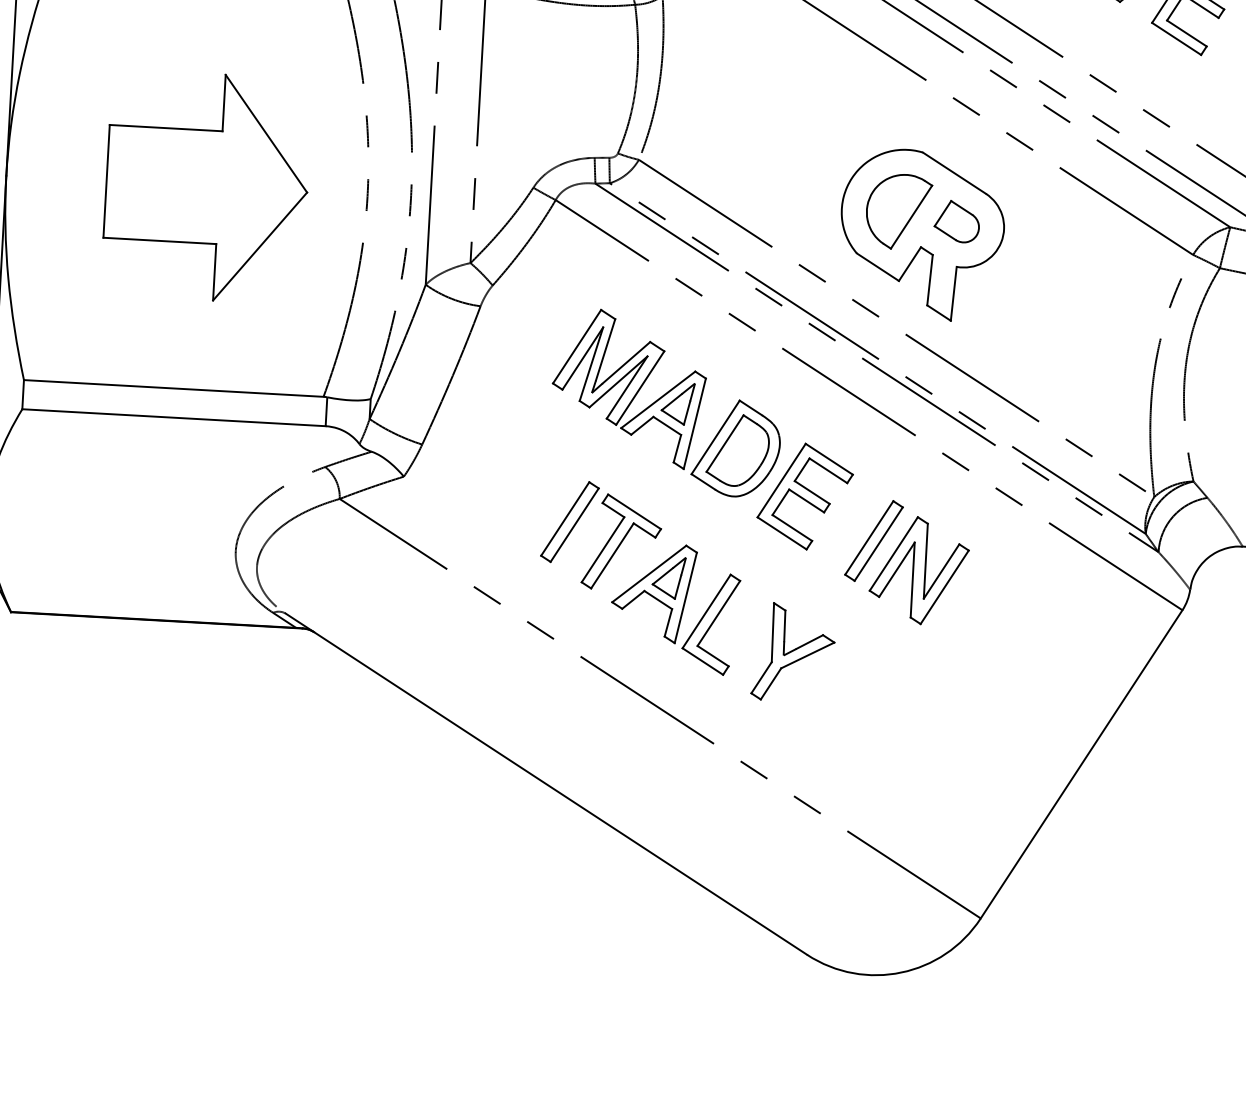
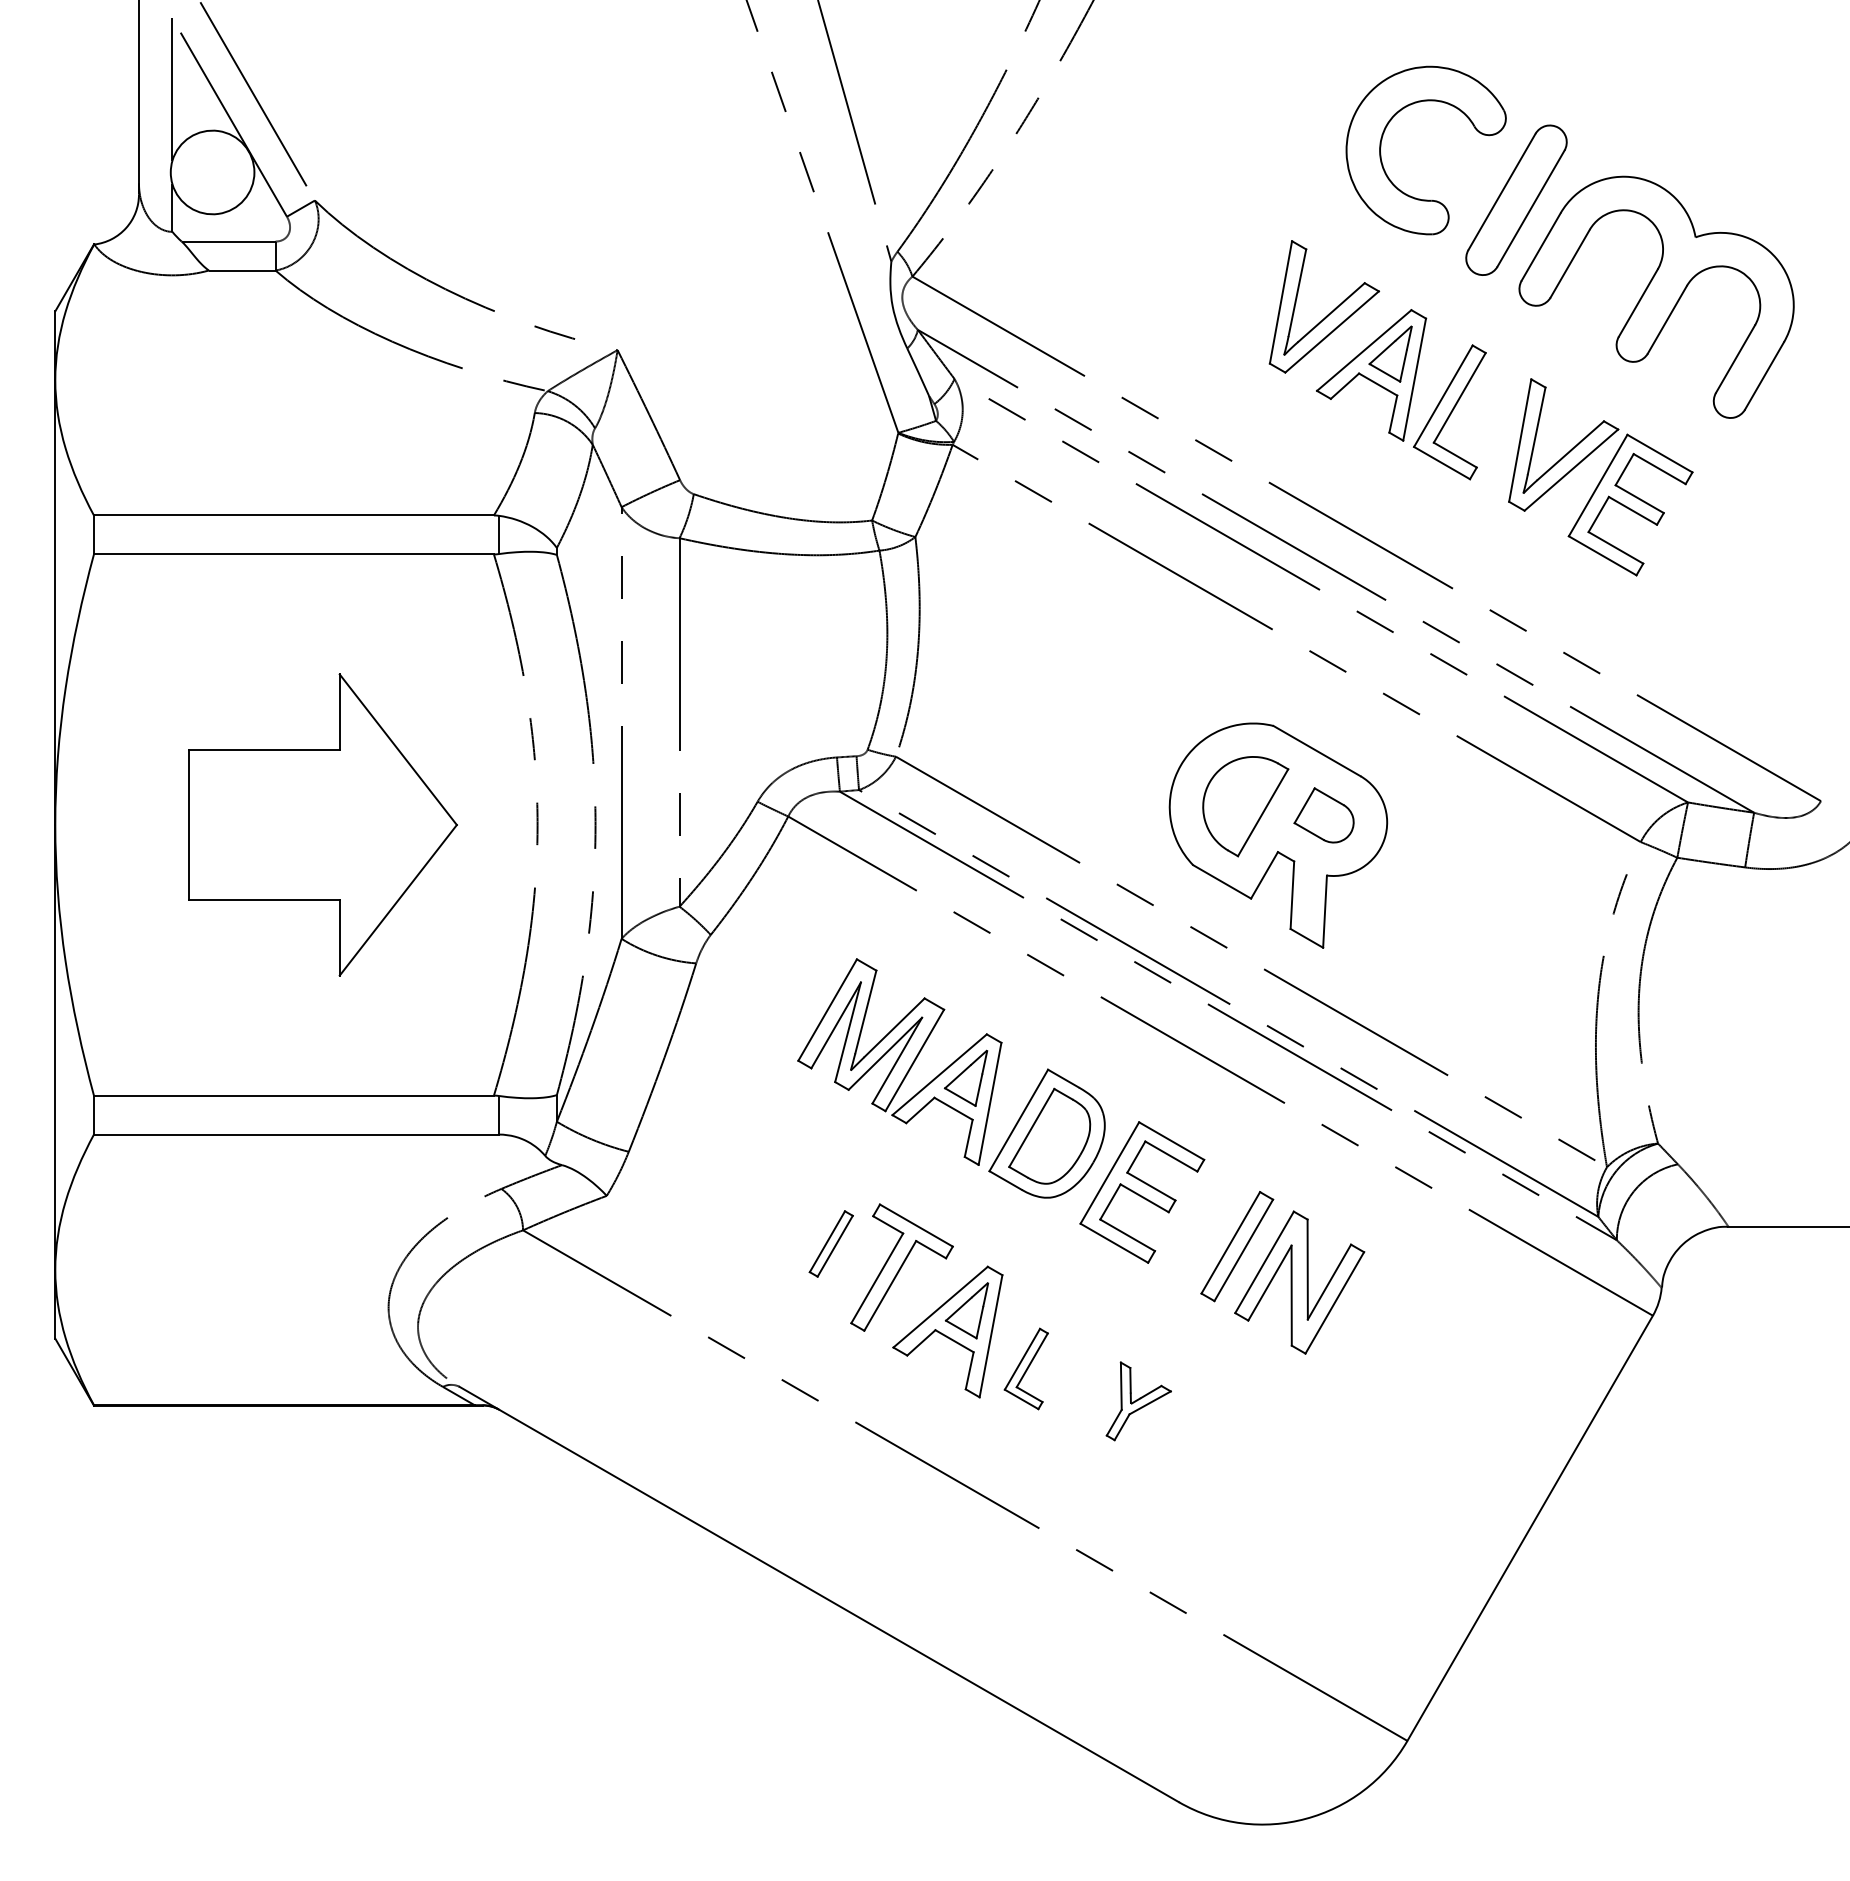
part: (570, 521) -> (831, 1243), size x0.6
part: (711, 623) -> (1026, 1368), size x0.6
part: (793, 652) -> (1138, 1401), size x0.6

